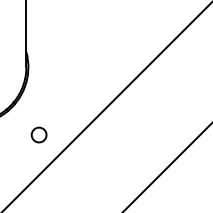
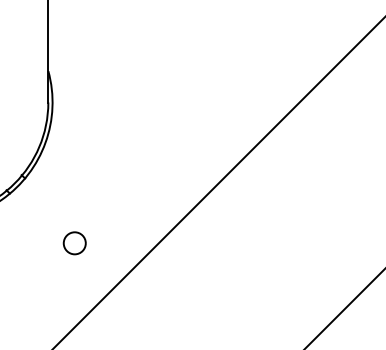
circle: (38, 134) -> (73, 242), size x0.71

